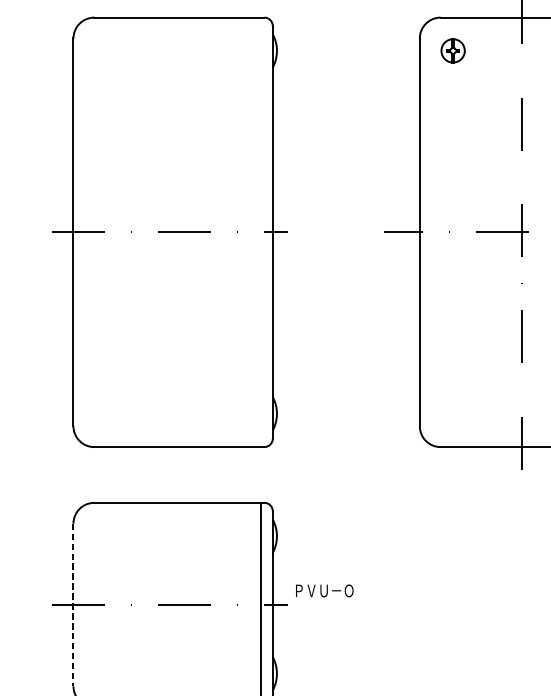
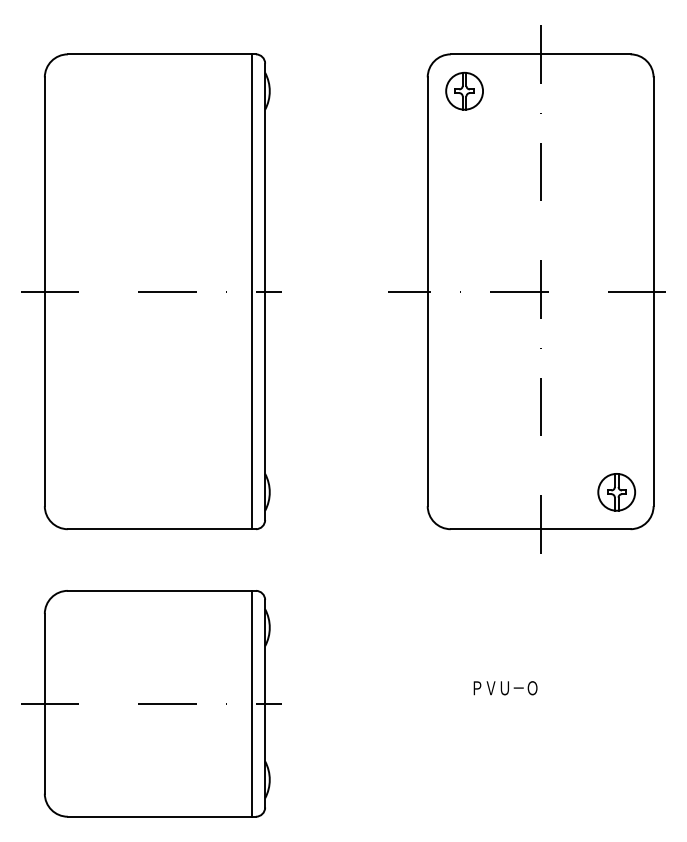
part: (453, 50) -> (464, 90), size x1.43
line: (261, 232) -> (252, 291), added
text: (324, 591) -> (505, 688), moved
line: (73, 604) -> (44, 703), dashed -> solid

